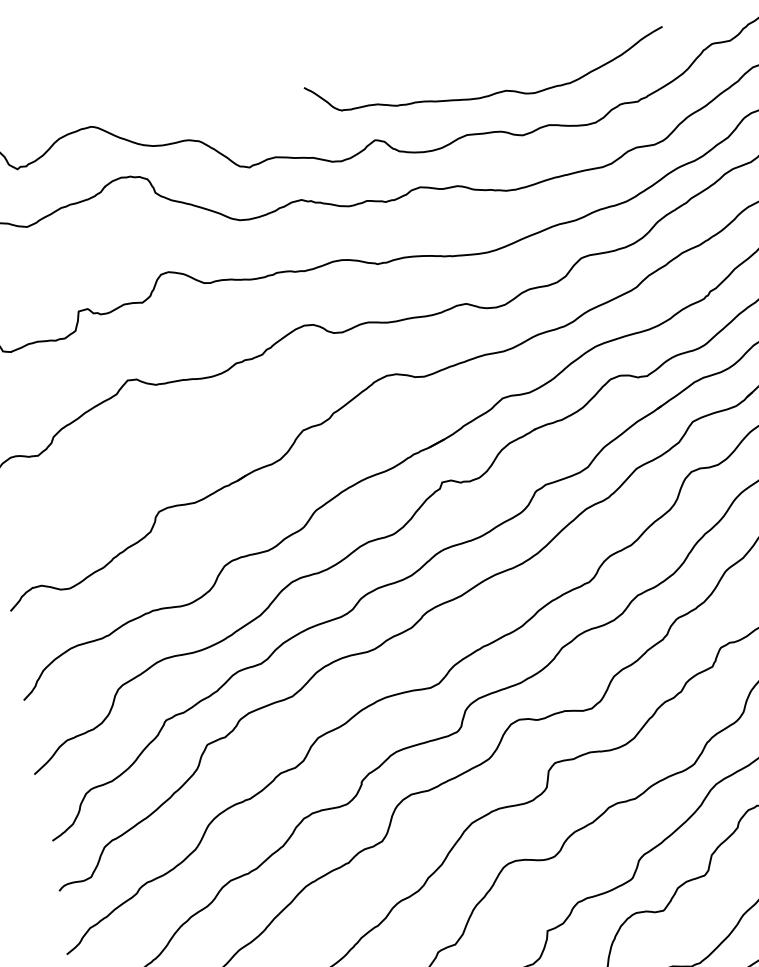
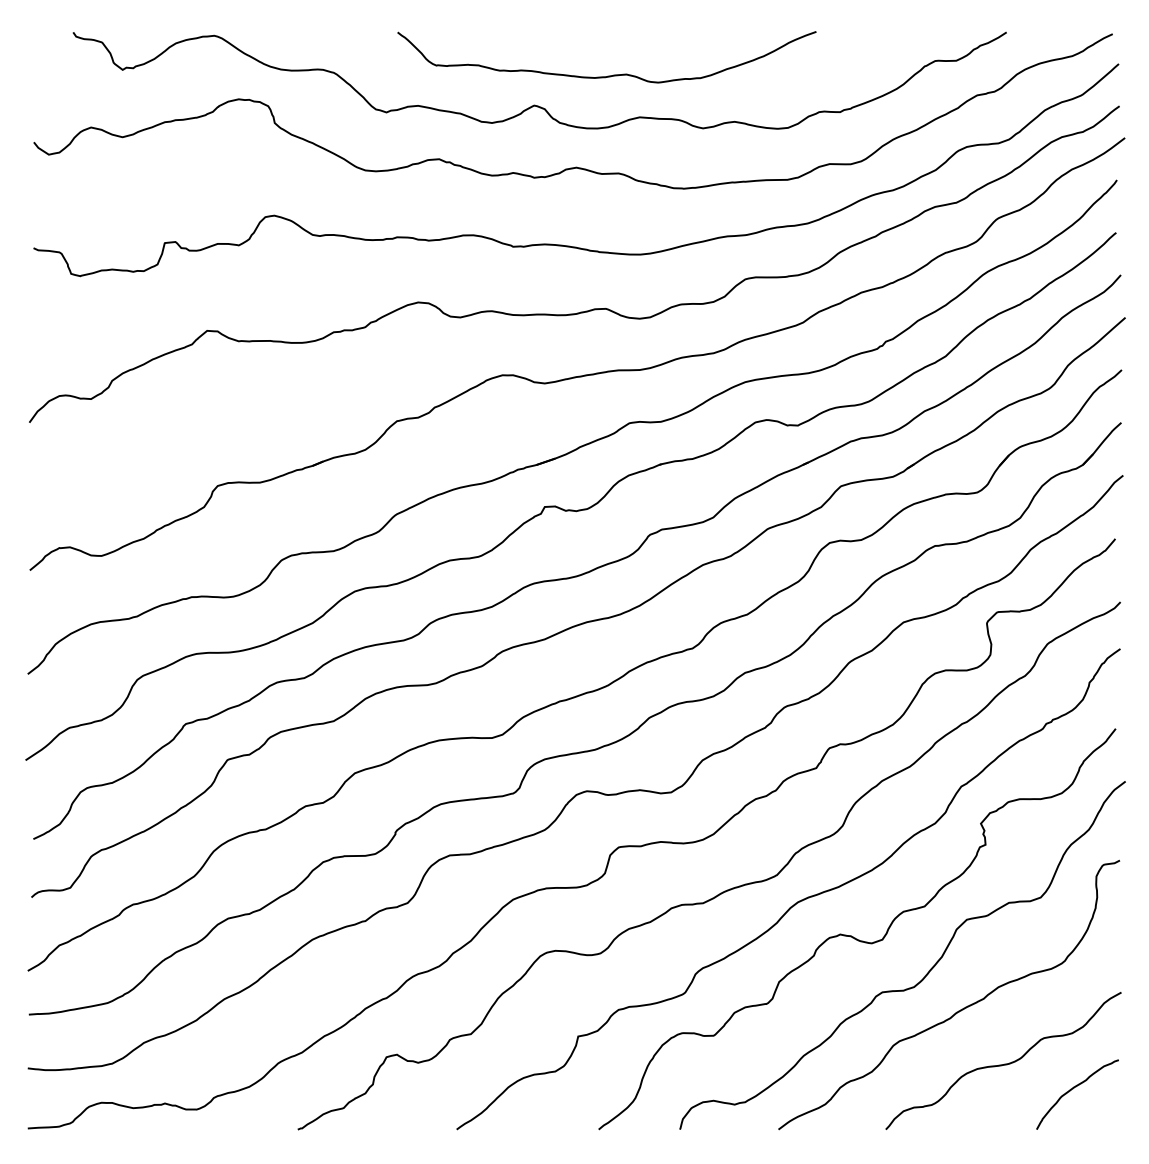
curve: (489, 94) -> (607, 75), moved

